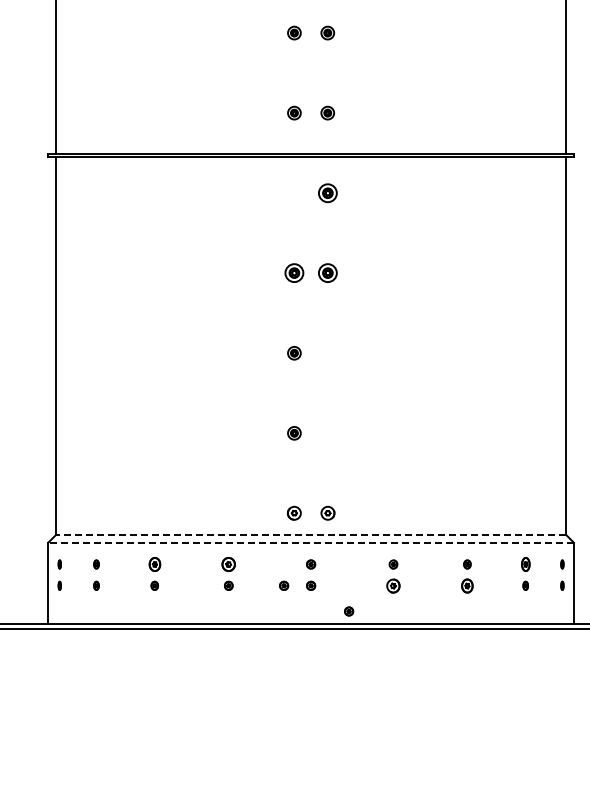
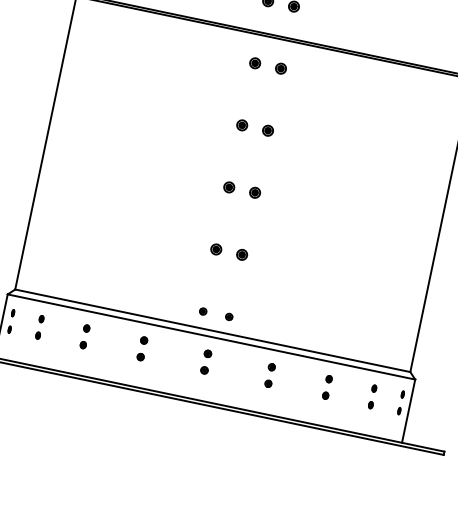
part: (294, 192) -> (255, 62), added
part: (327, 192) -> (280, 68), size x0.71
part: (294, 273) -> (242, 125), size x0.71
part: (327, 273) -> (267, 130), size x0.71
part: (327, 353) -> (254, 192), added
part: (327, 433) -> (241, 254), added
part: (294, 513) -> (203, 311), size x0.62
part: (327, 513) -> (228, 317), size x0.62
line: (311, 534) -> (213, 330), dashed -> solid
line: (311, 542) -> (211, 336), dashed -> solid
part: (154, 564) -> (86, 328), size x0.62
part: (228, 564) -> (143, 340), size x0.62
part: (525, 564) -> (374, 388), size x0.62
part: (284, 585) -> (183, 365), removed
part: (393, 585) -> (268, 383), size x0.62
part: (467, 585) -> (325, 395), size x0.62
part: (349, 611) -> (230, 396), removed

